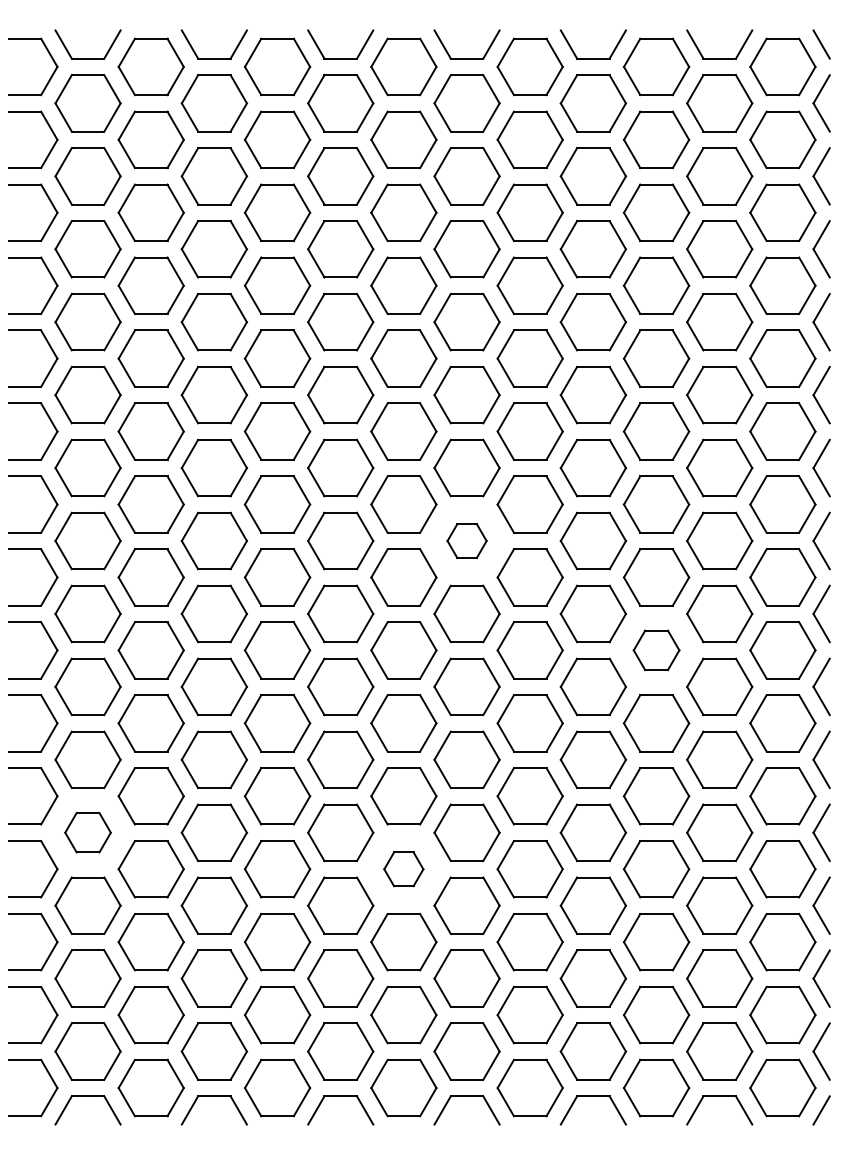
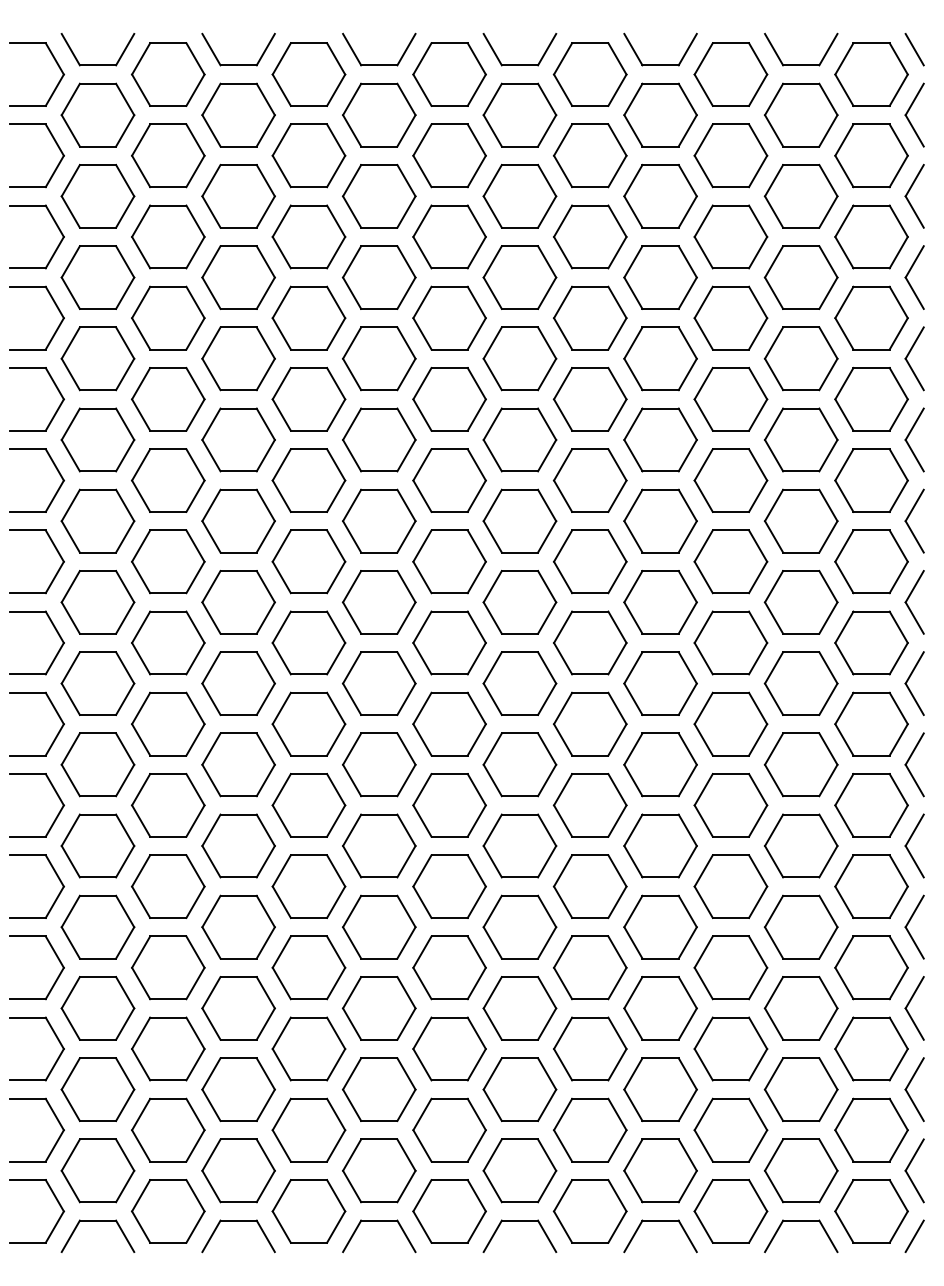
part: (466, 541) -> (519, 602), size x1.67
part: (656, 649) -> (730, 723), size x1.43
part: (87, 832) -> (97, 926), size x1.43
part: (403, 868) -> (449, 967), size x1.67

